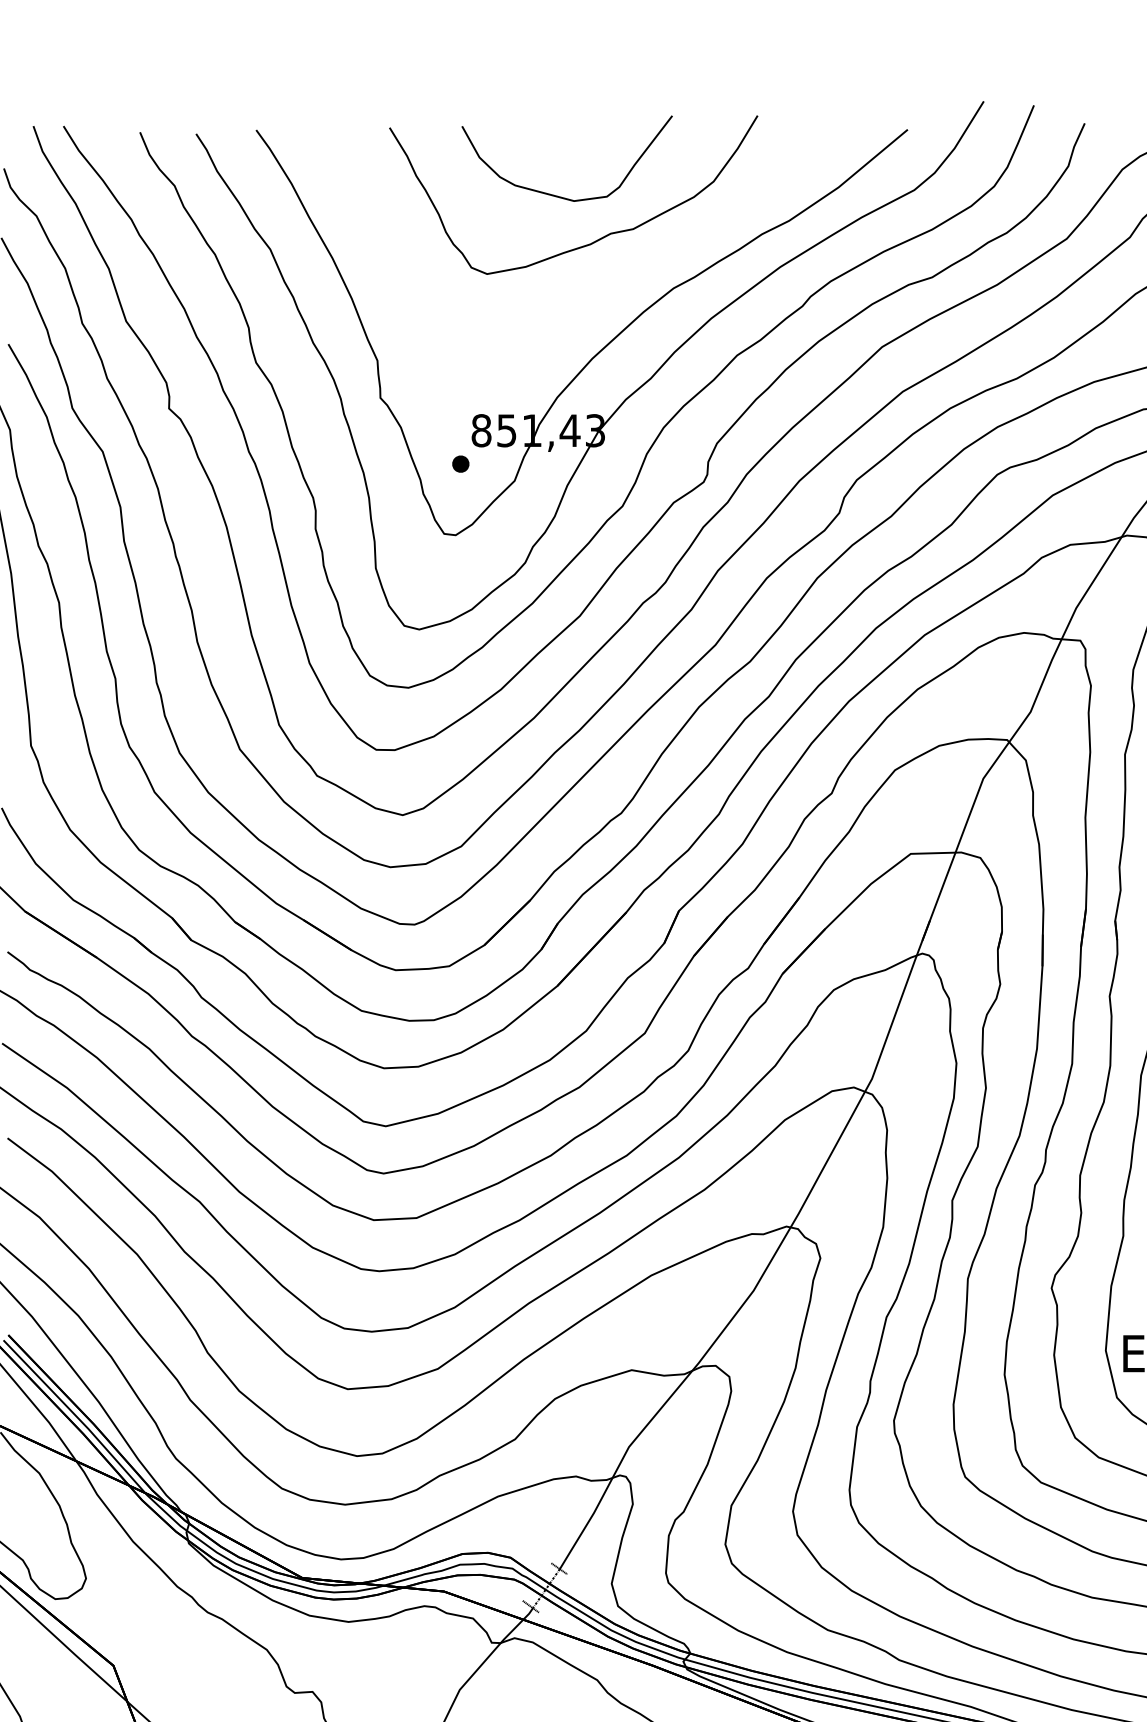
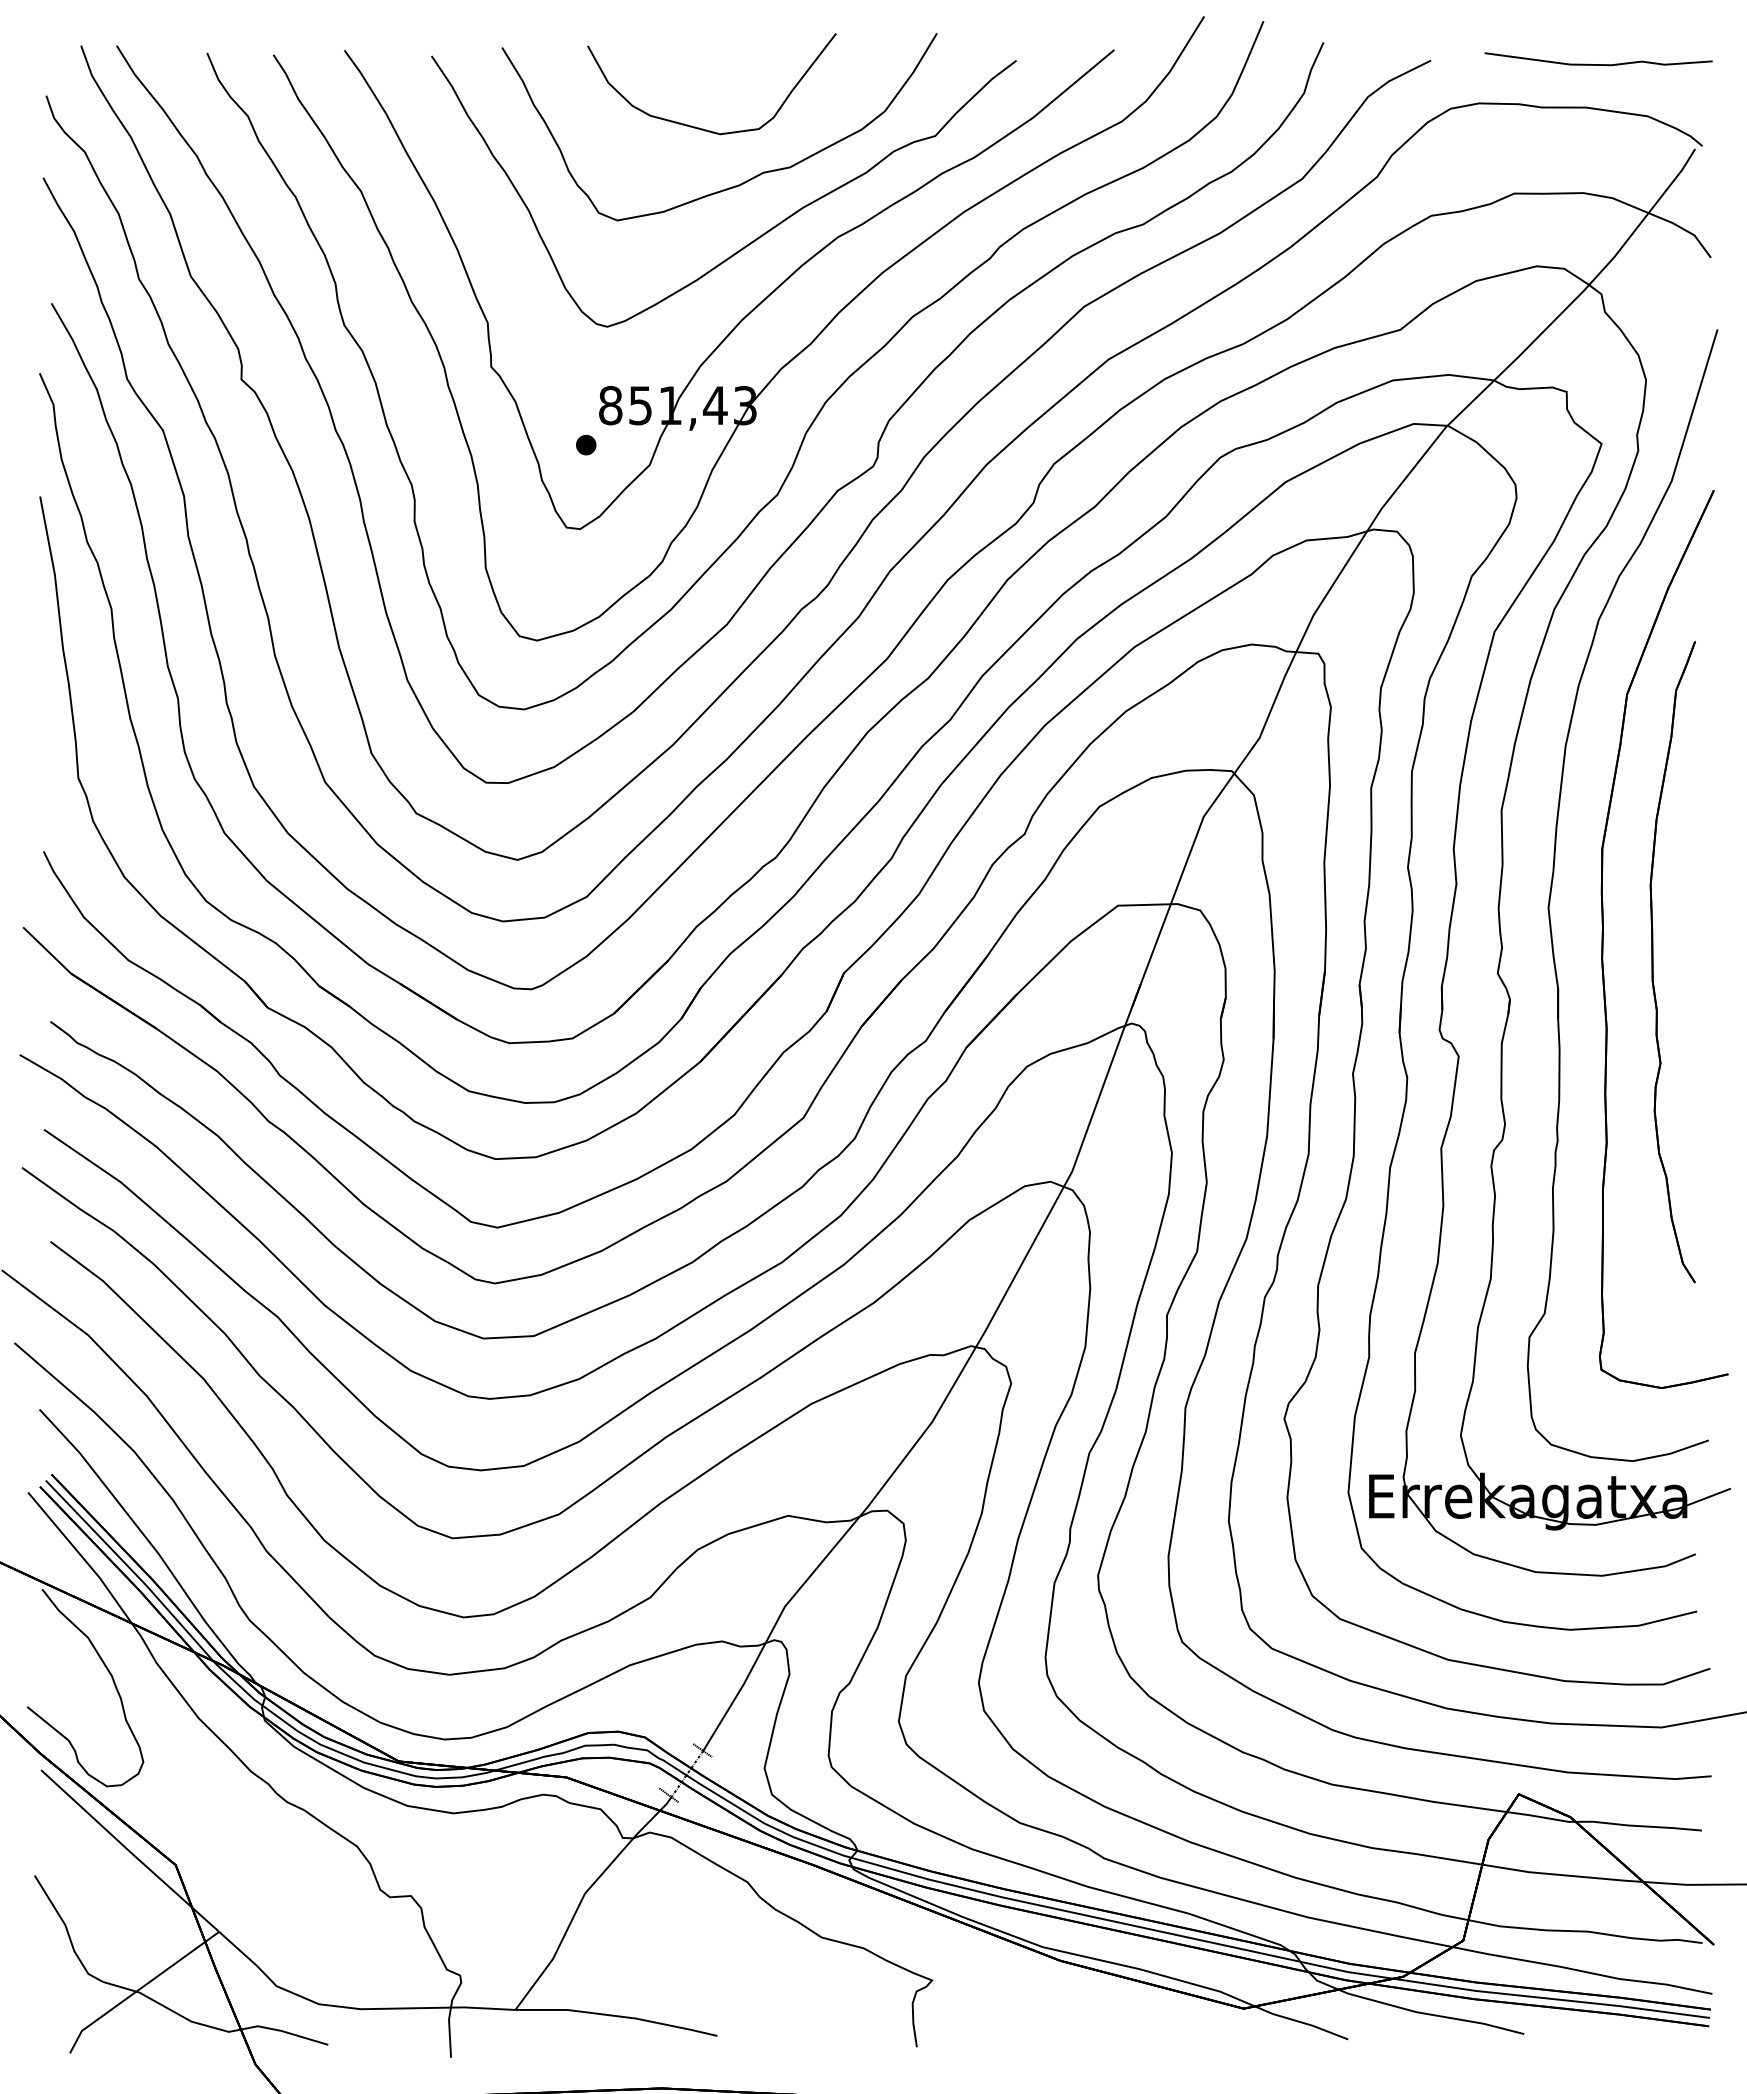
part: (603, 290) -> (754, 239), added

